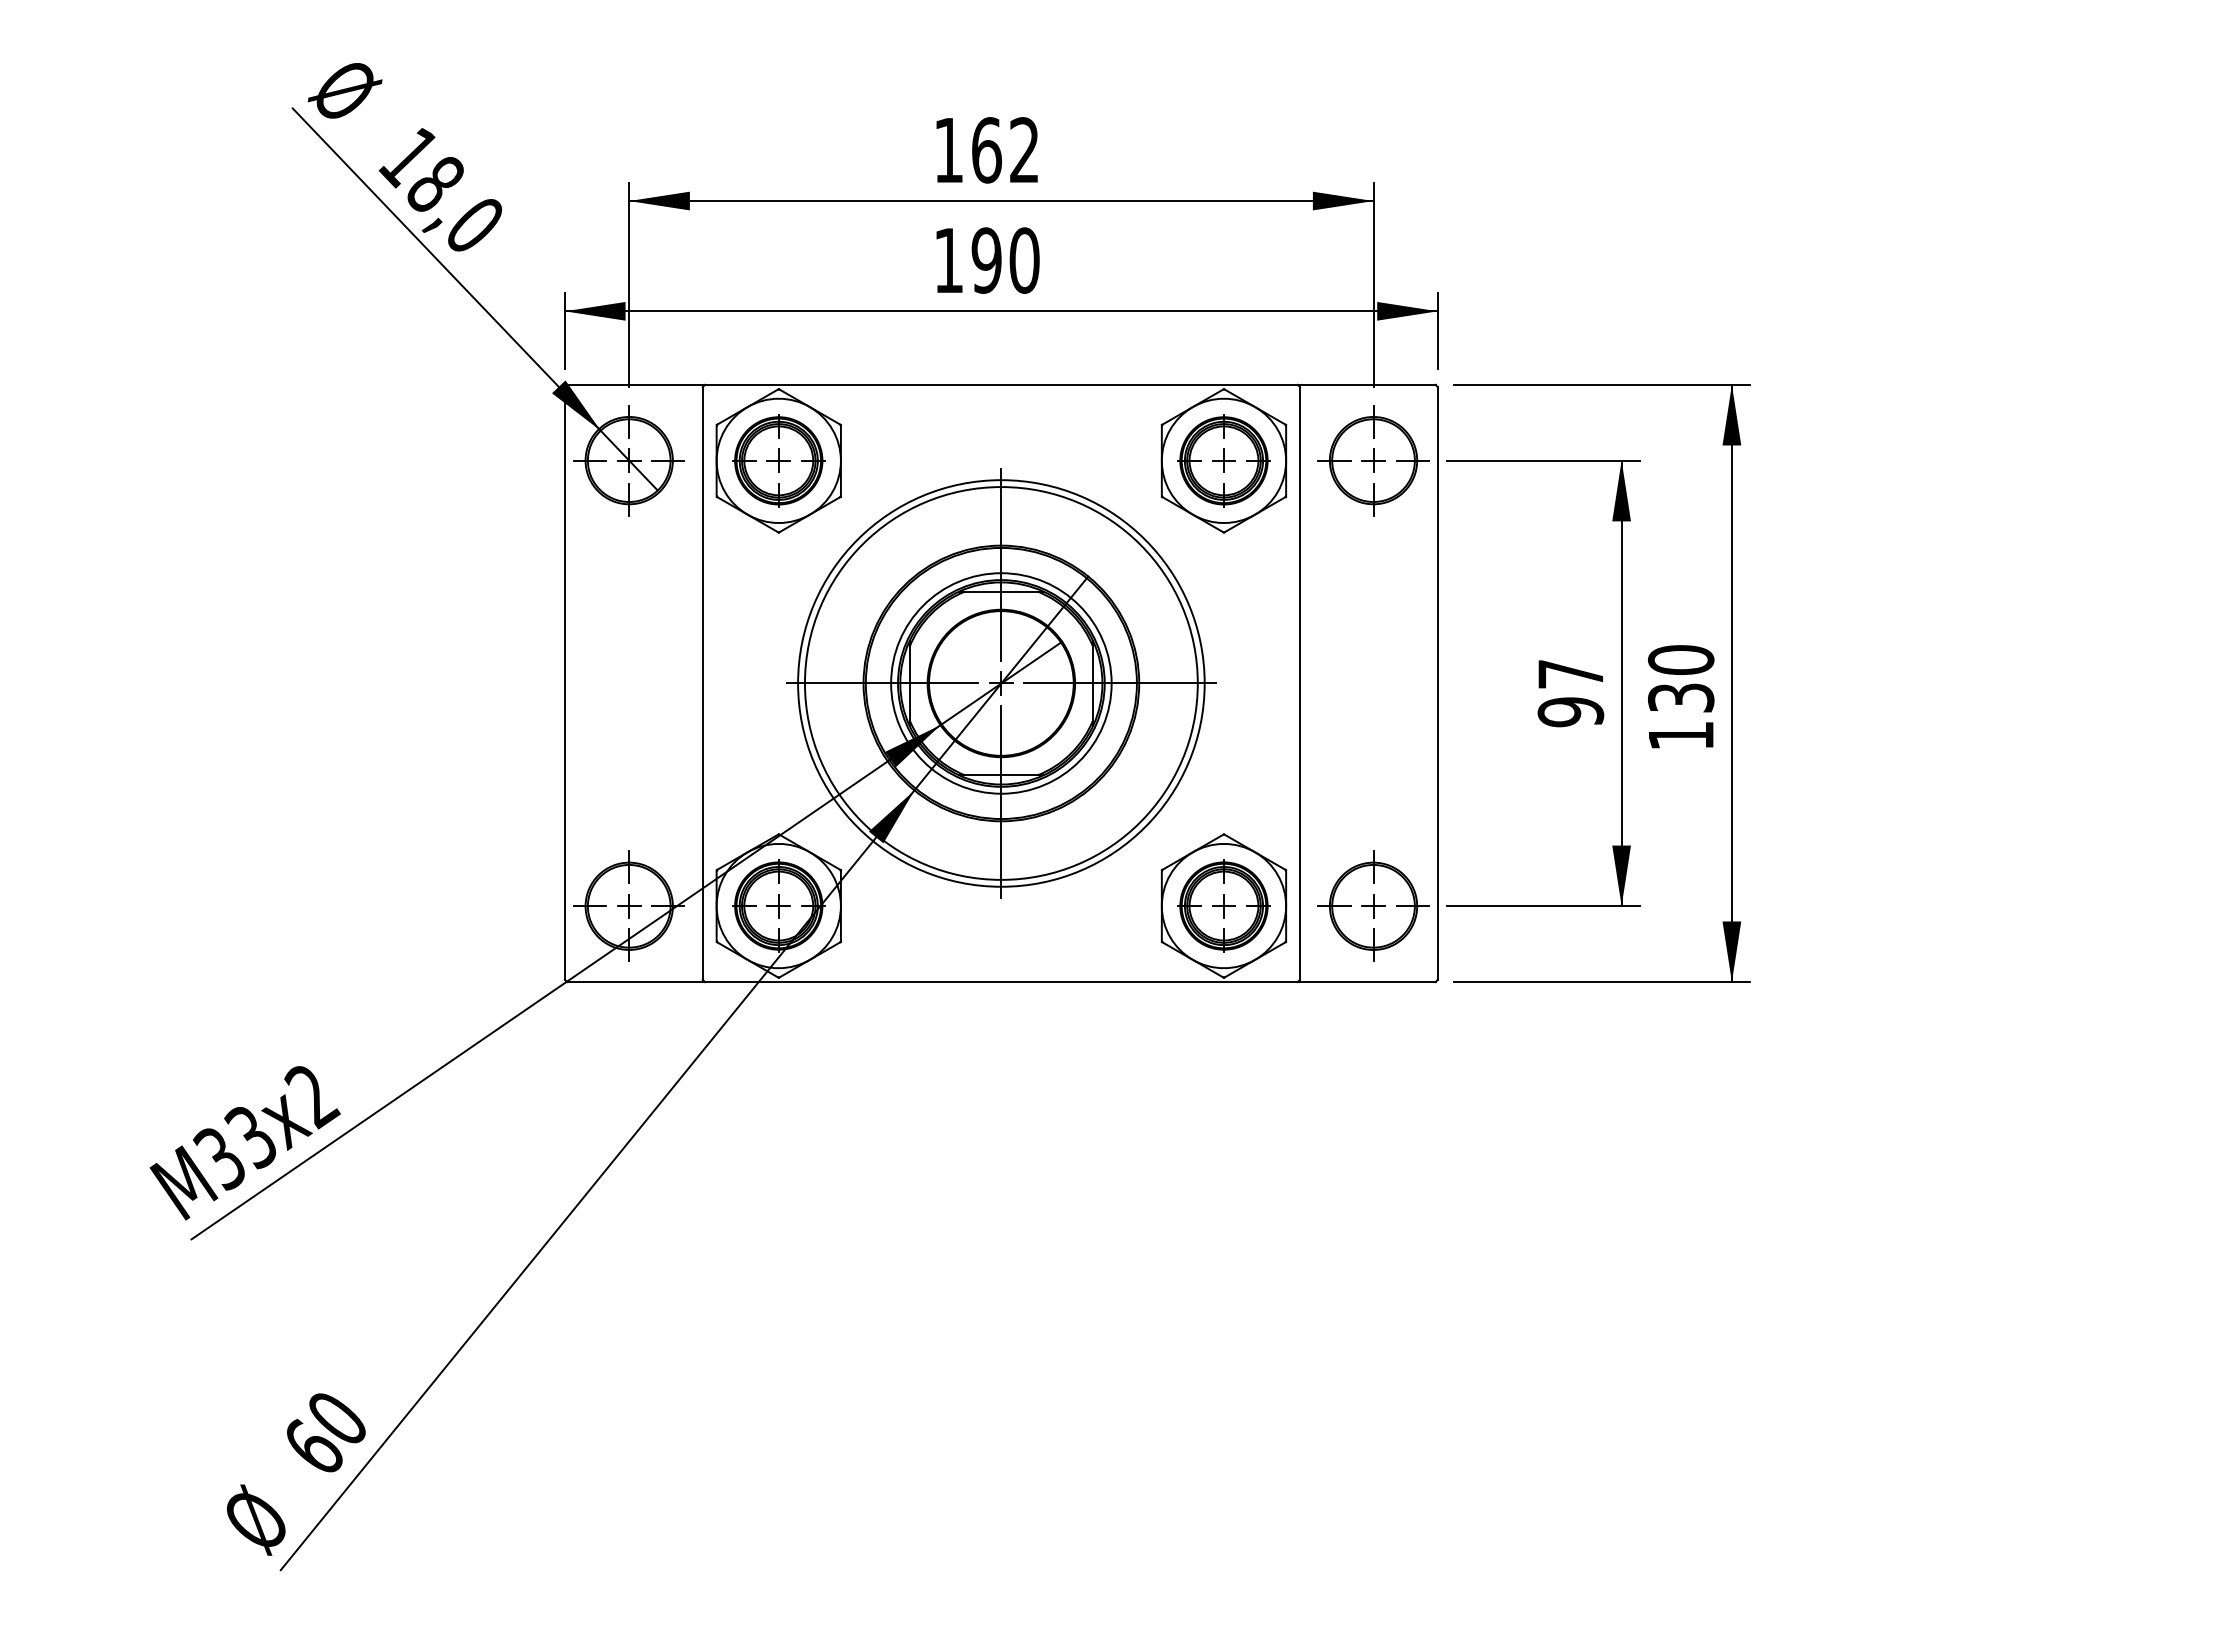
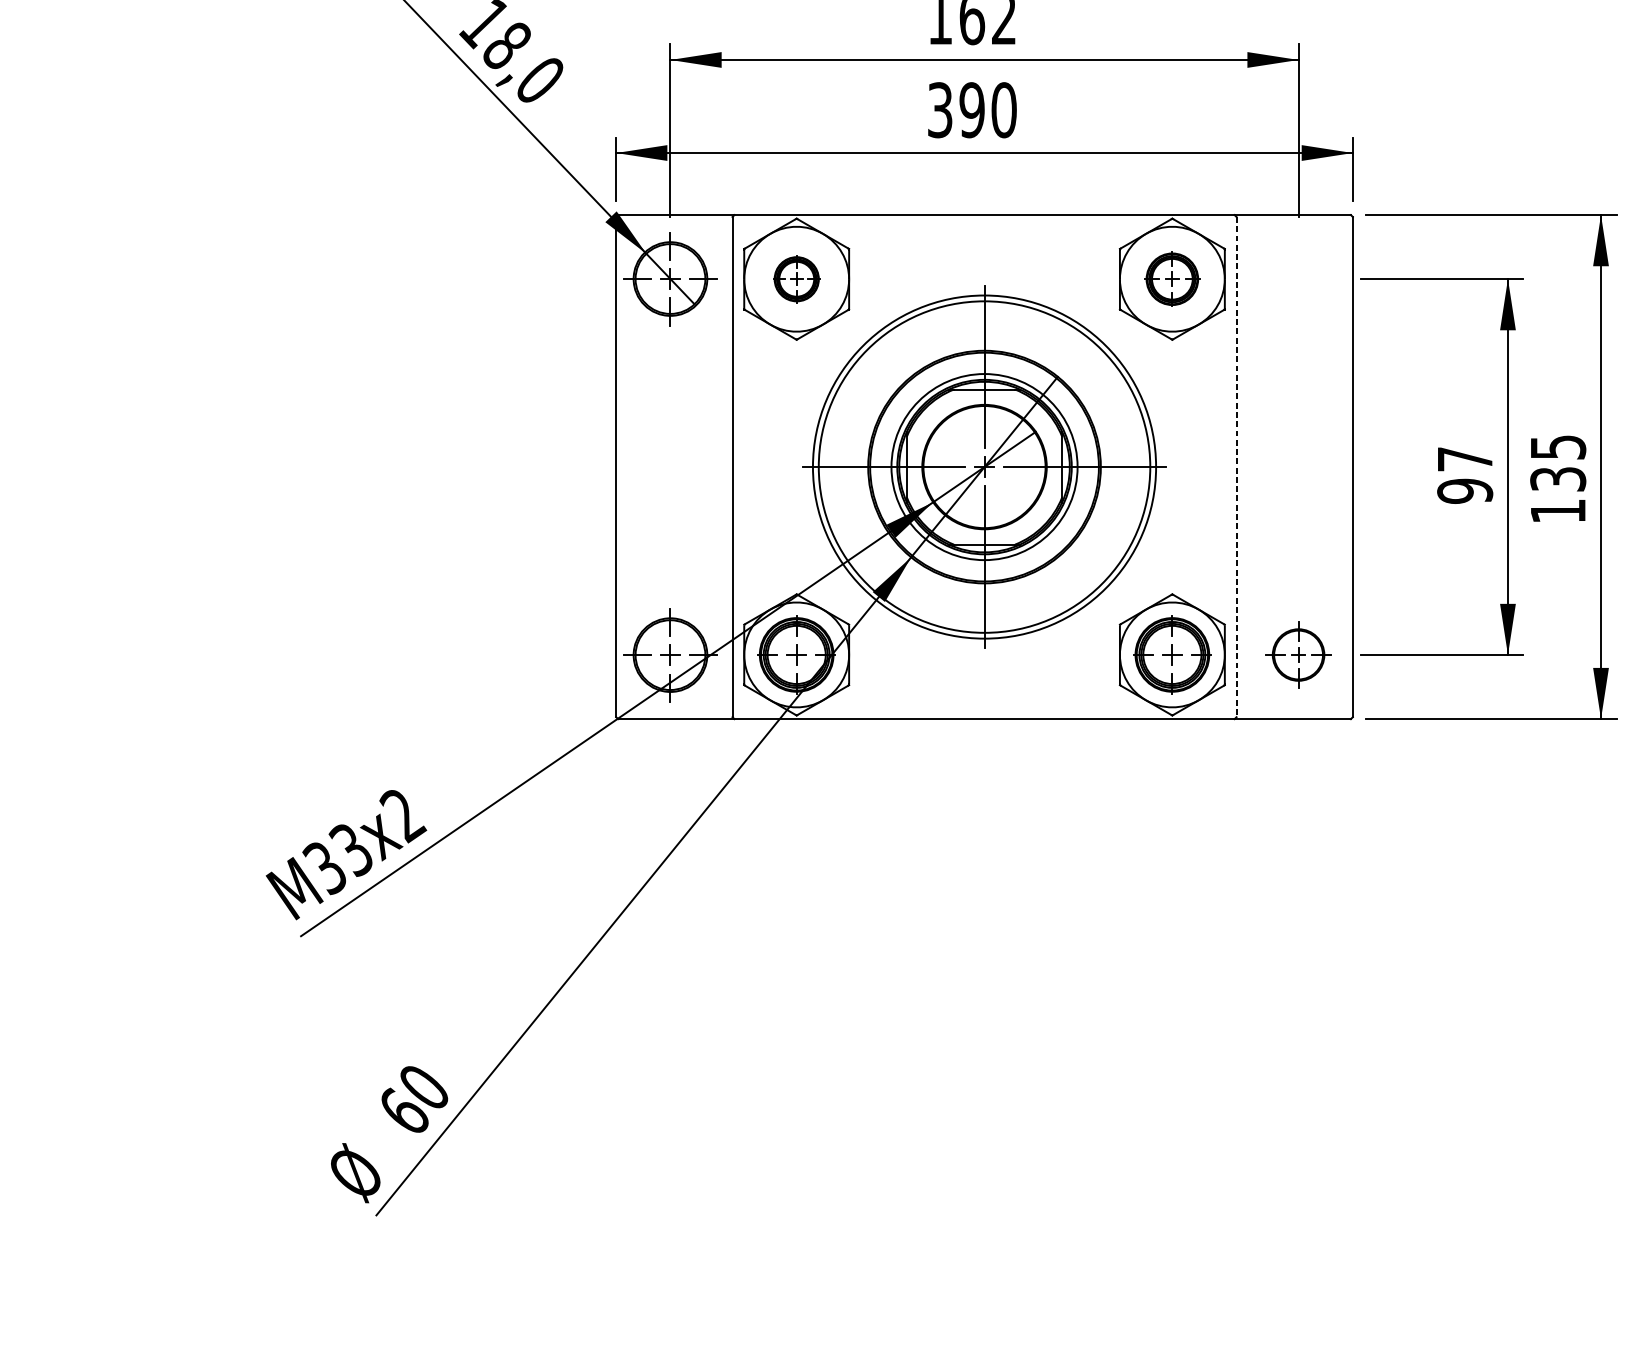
text: (948, 260) -> (939, 110), 190 -> 390
part: (778, 460) -> (796, 278), size x0.6
part: (1223, 460) -> (1171, 278), size x0.7
part: (1373, 460) -> (1298, 278), removed
text: (1680, 659) -> (1557, 446), 130 -> 135
line: (1300, 683) -> (1236, 467), solid -> dashed
part: (1373, 905) -> (1298, 654), size x0.7

